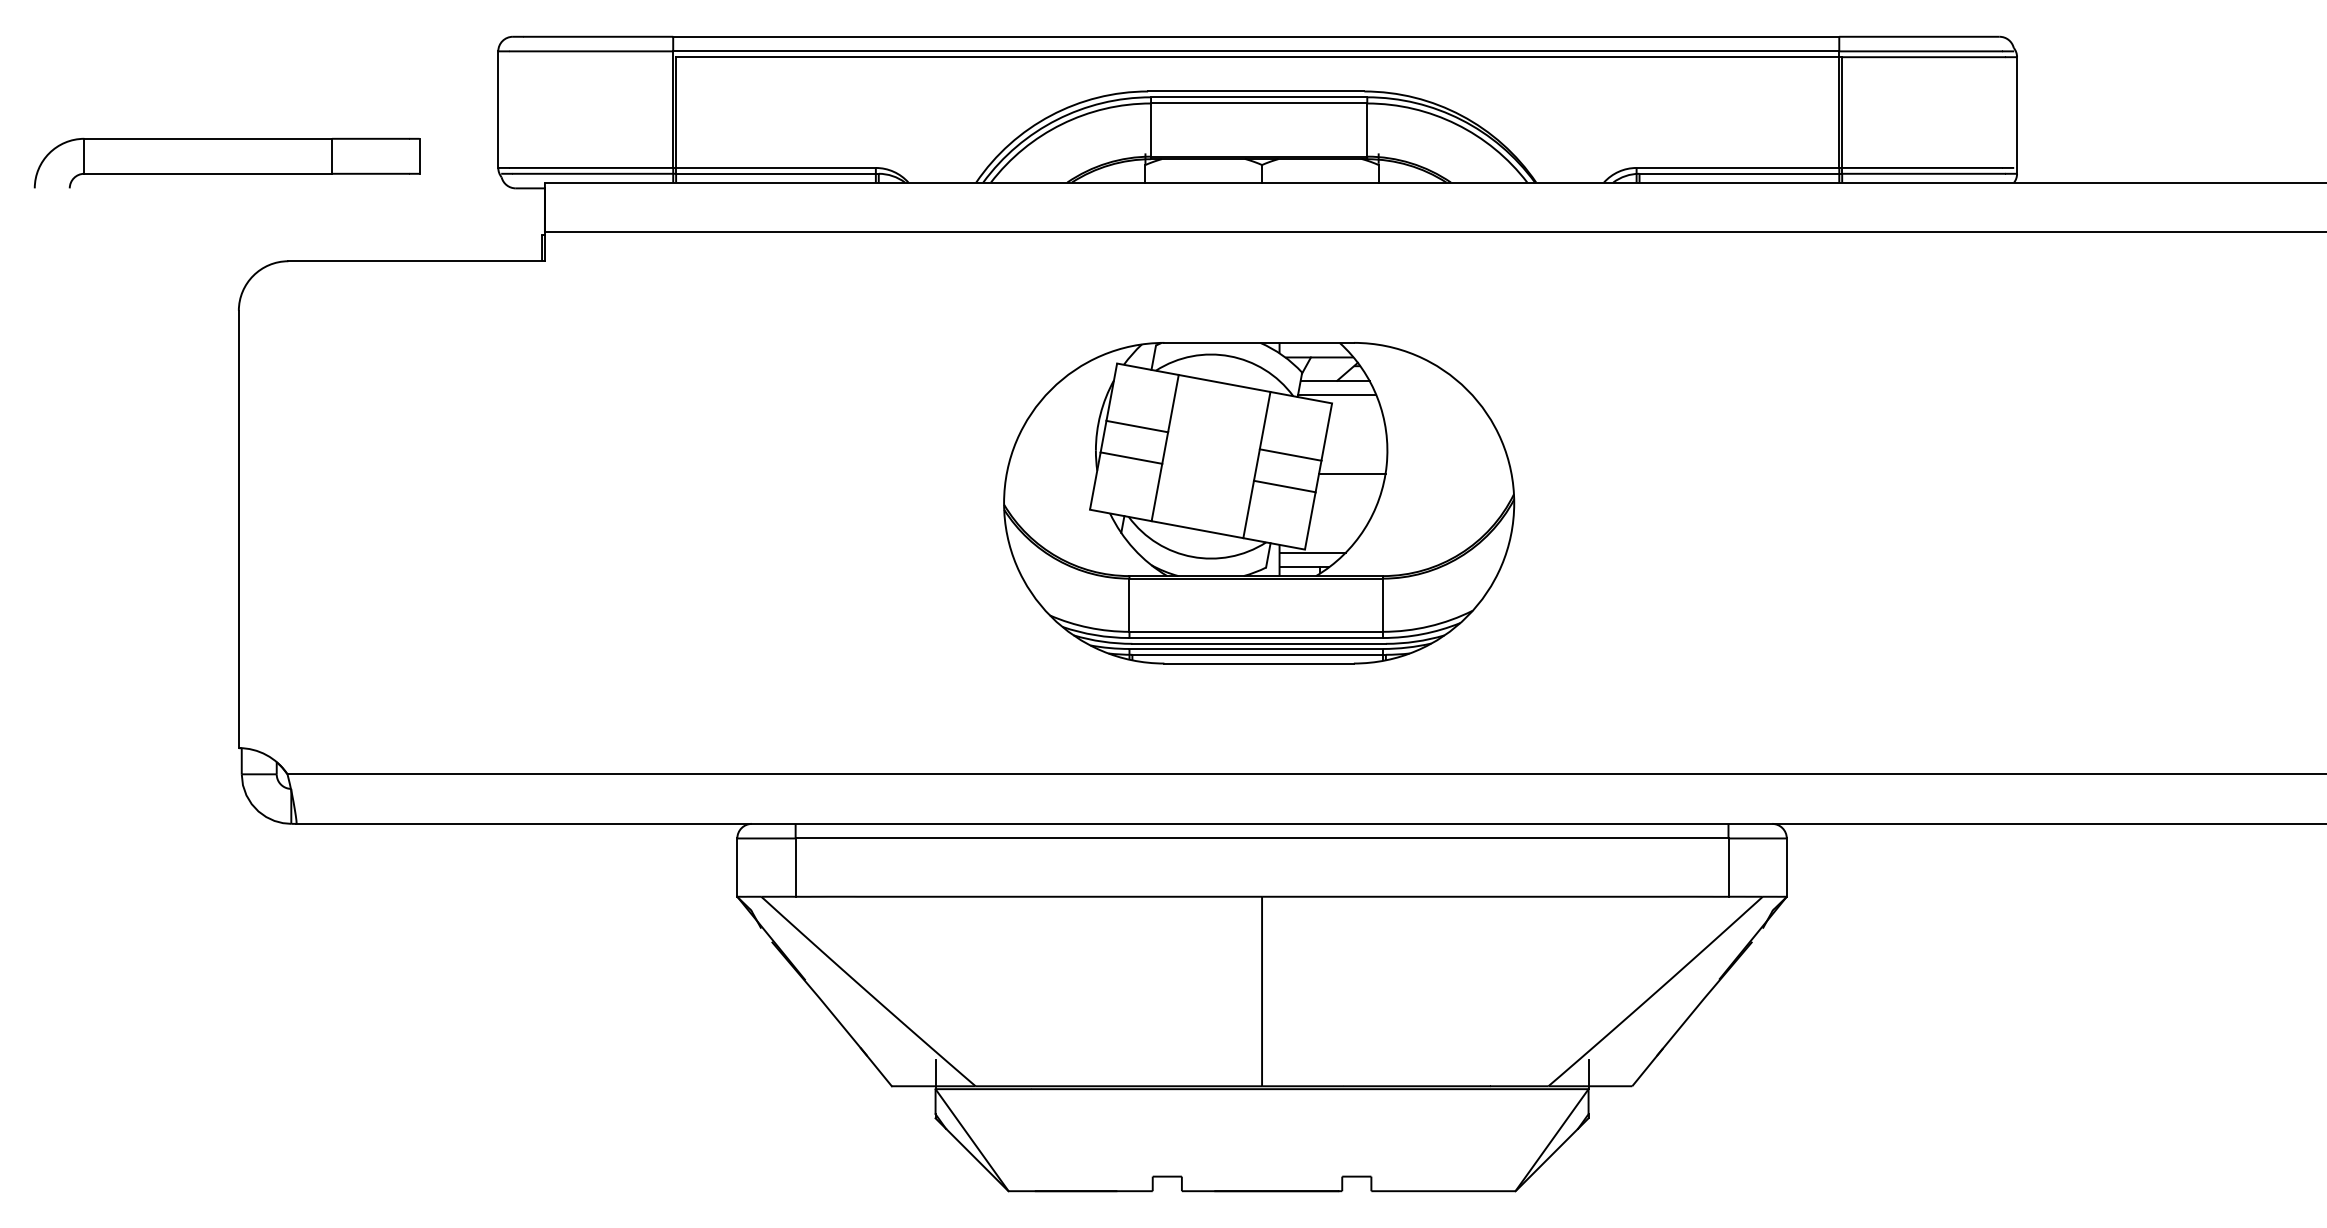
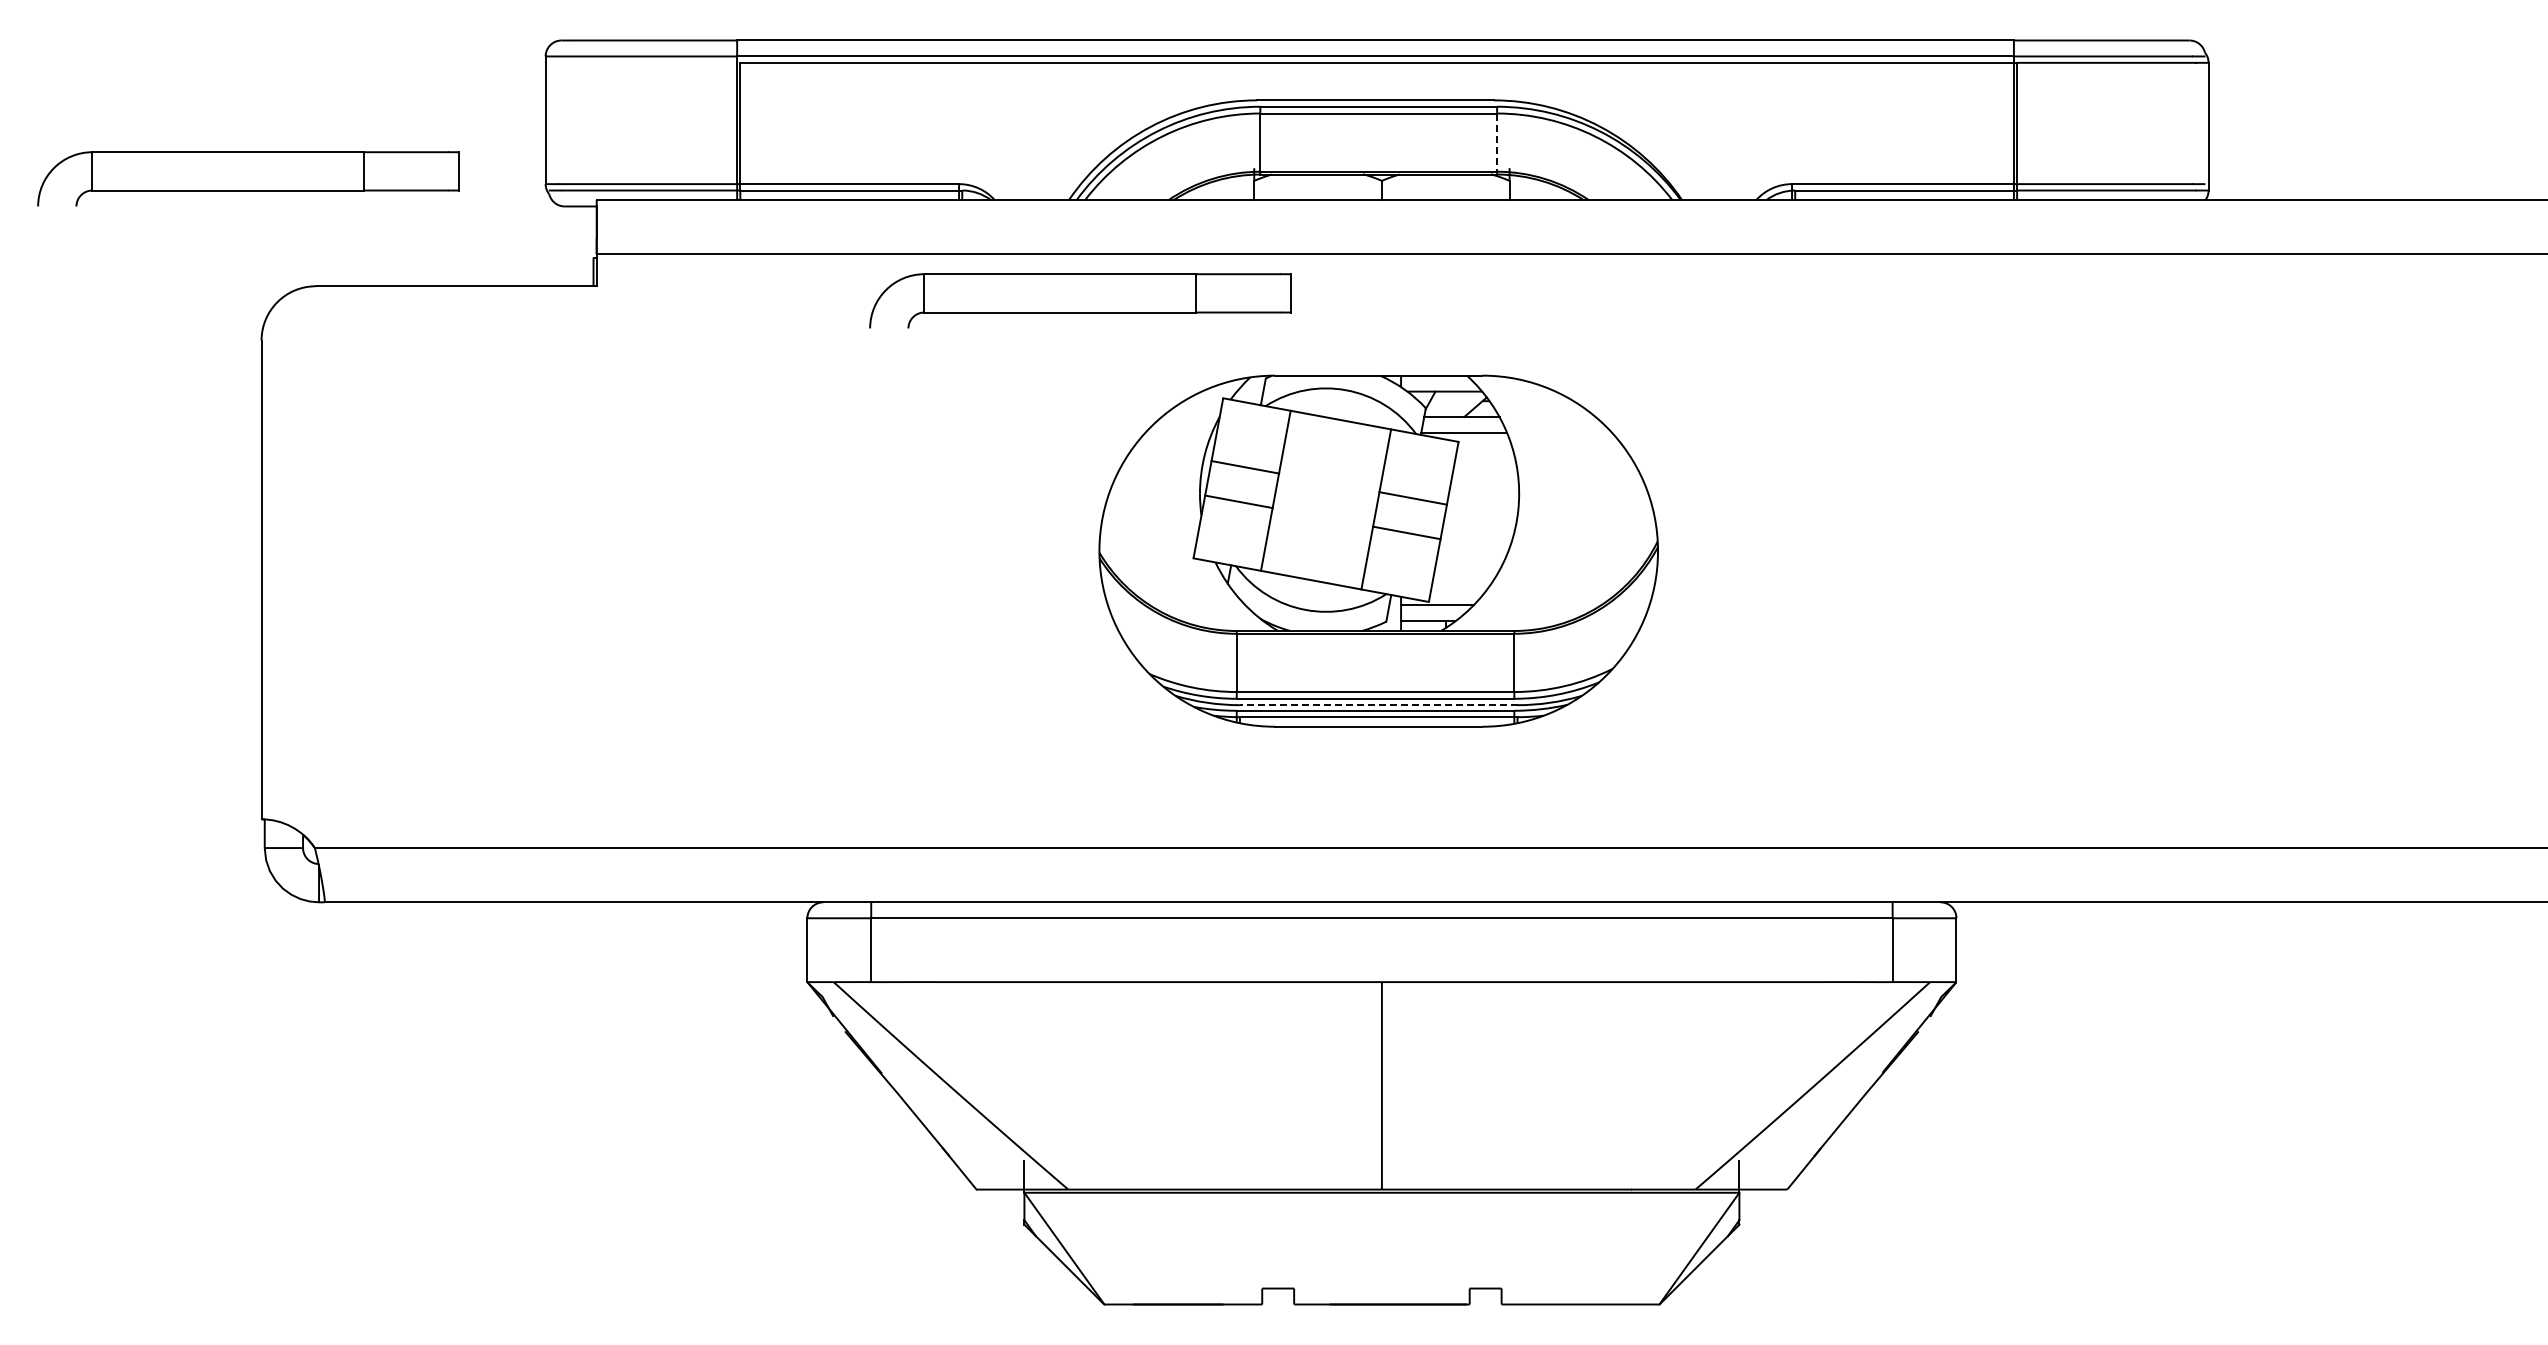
line: (1367, 130) -> (1497, 143), solid -> dashed
part: (986, 274) -> (1080, 300), added
line: (1352, 474) -> (1480, 519), removed
line: (1258, 644) -> (1378, 705), solid -> dashed

